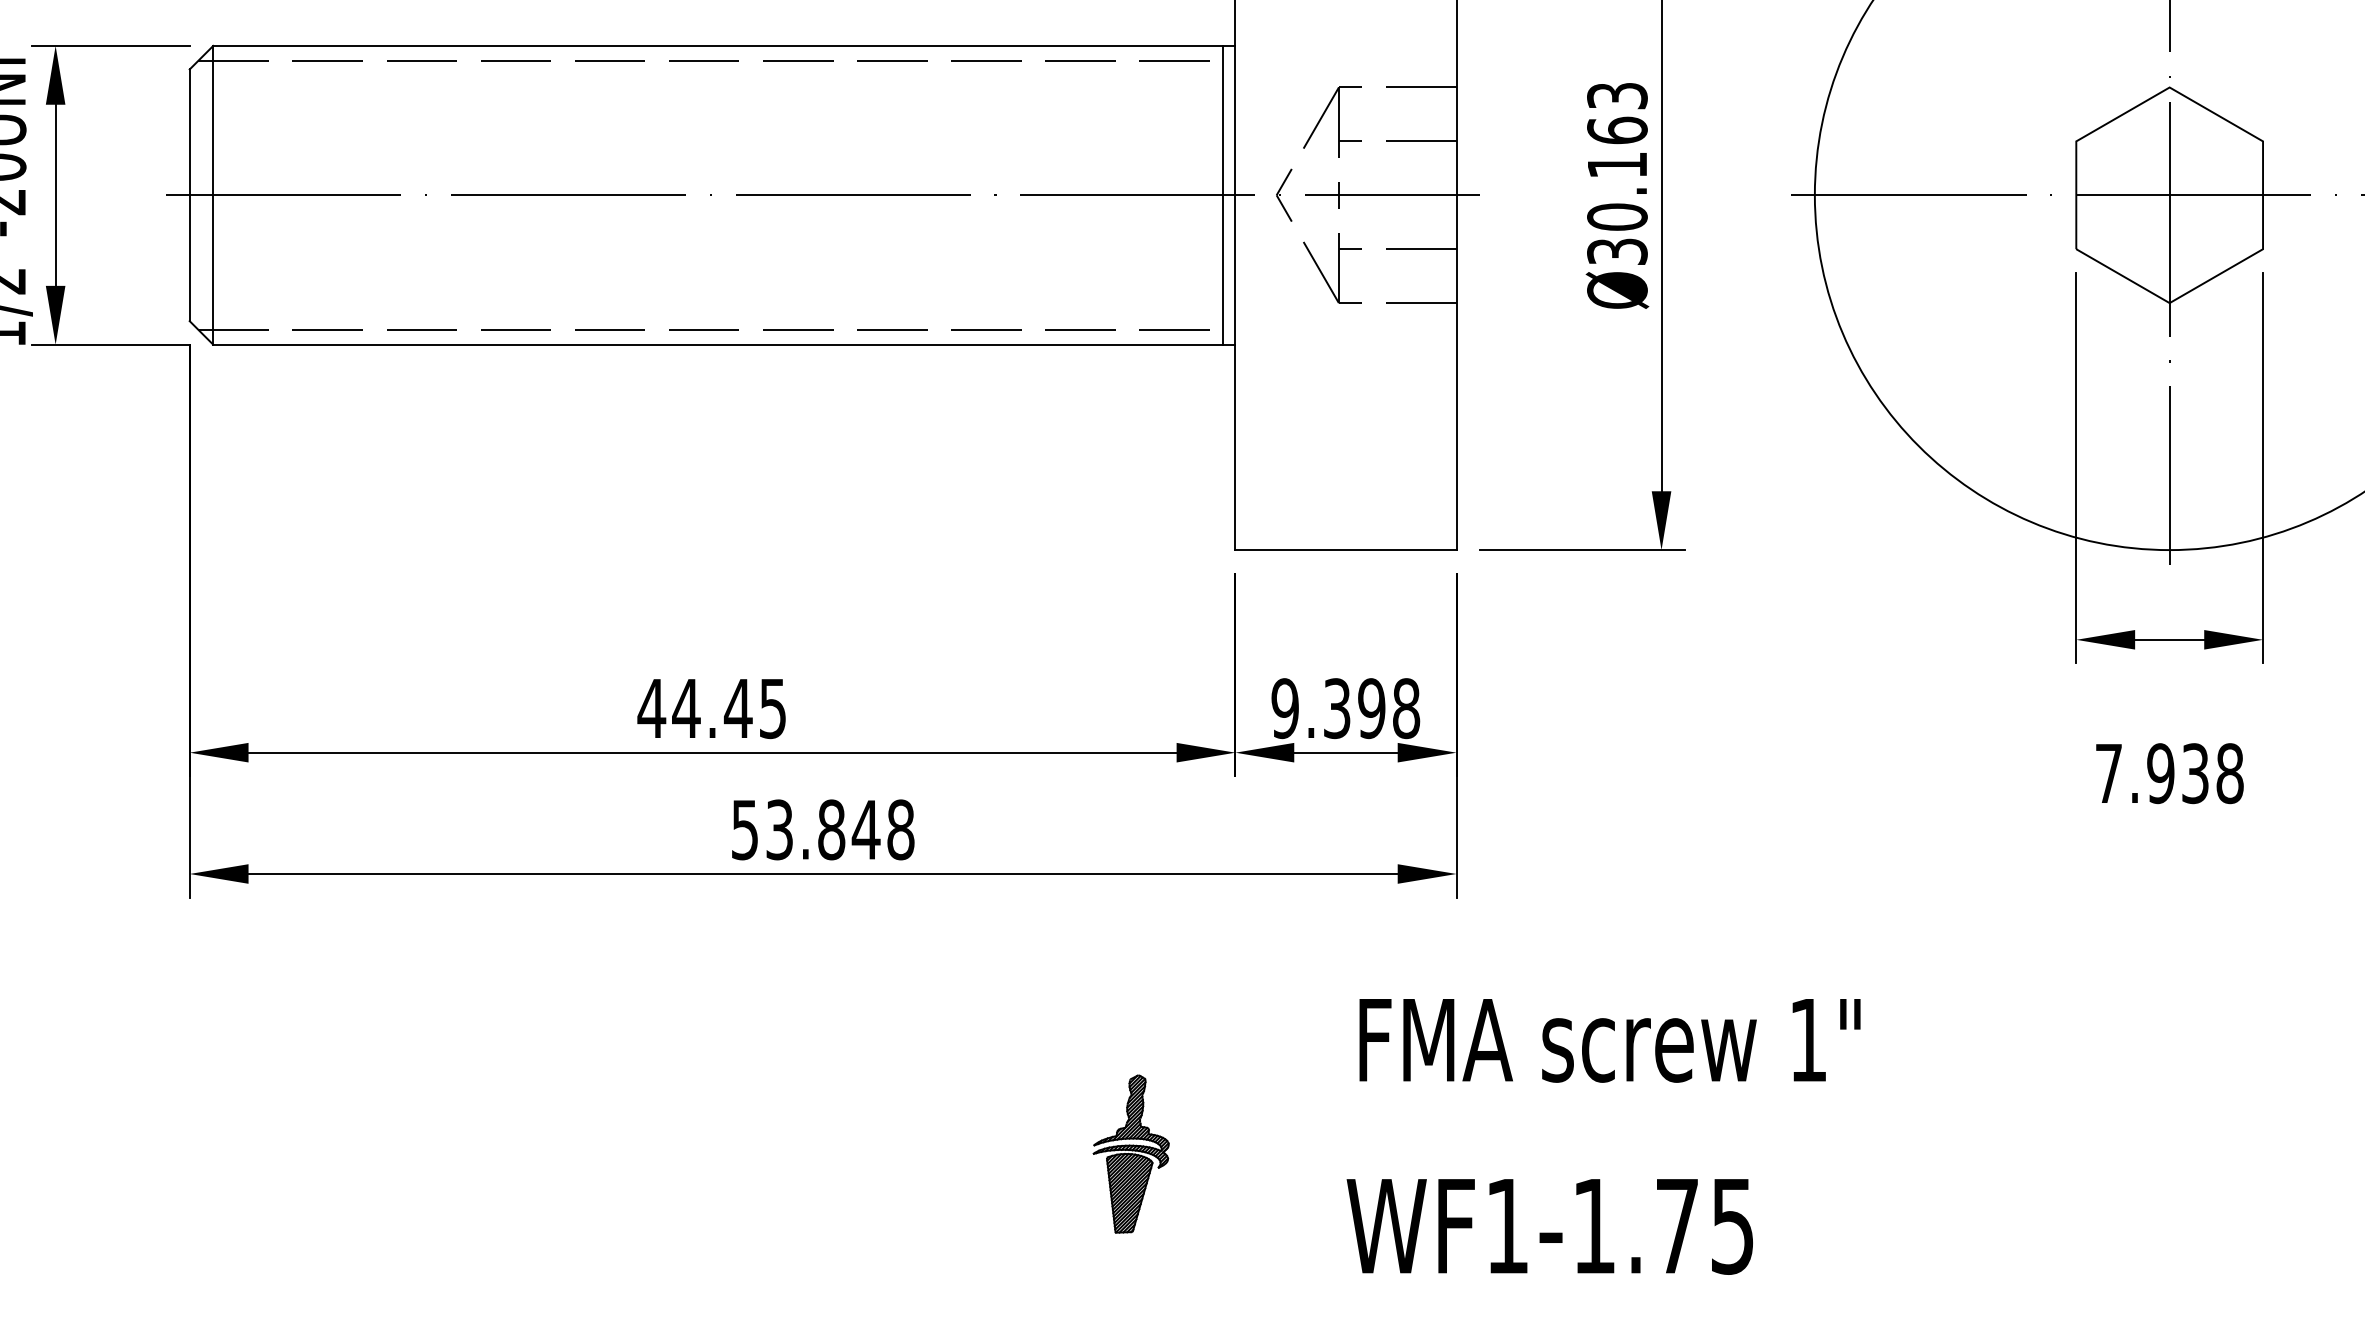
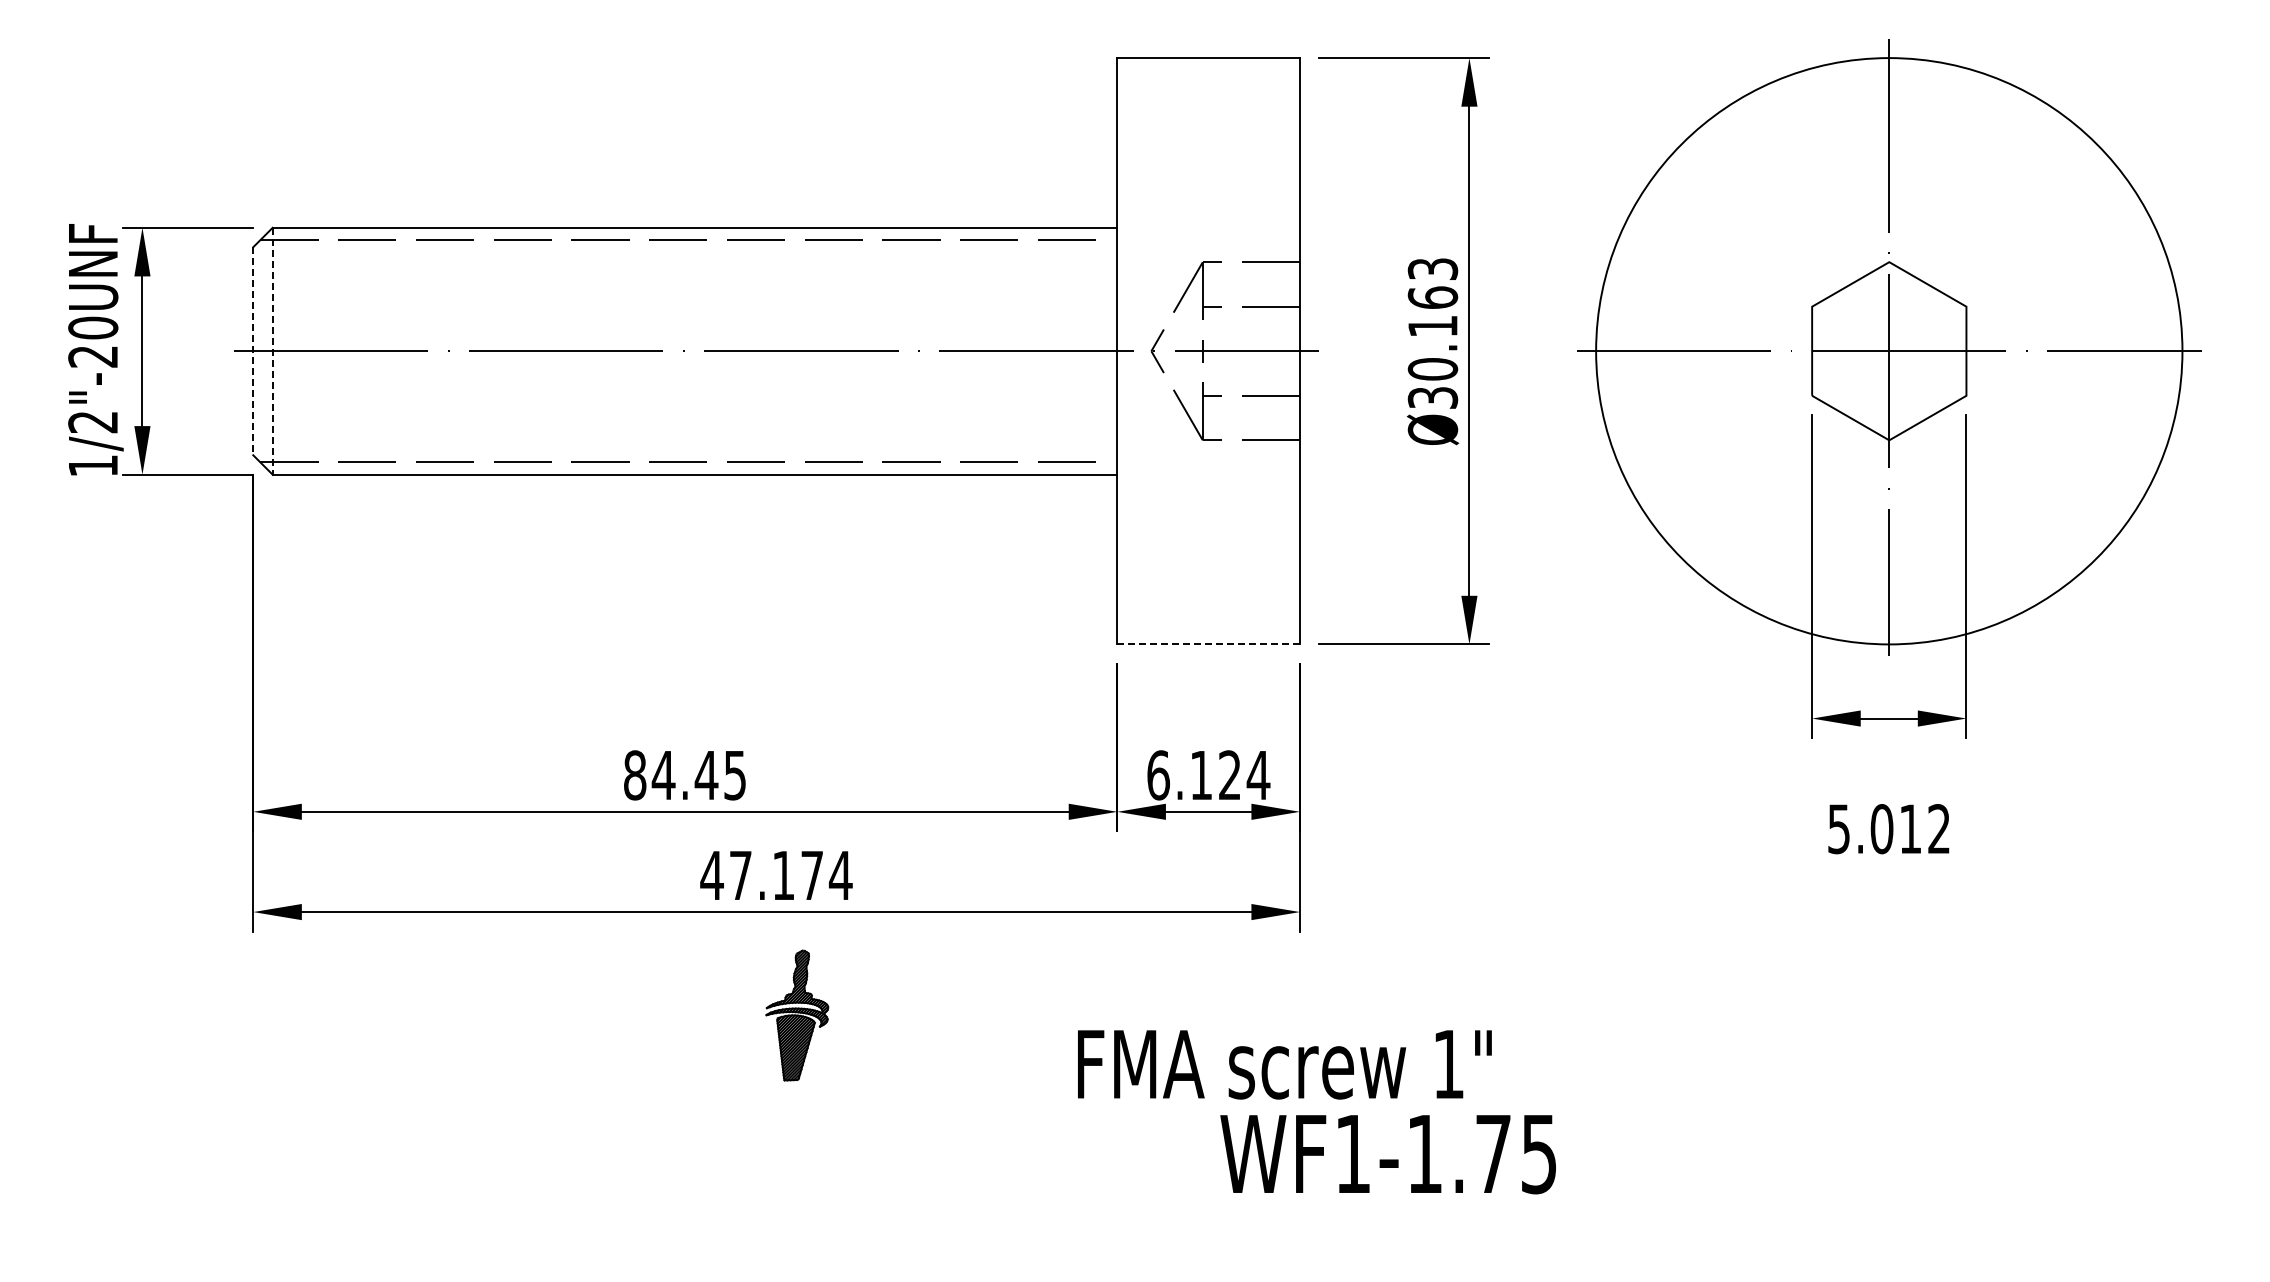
line: (1223, 194) -> (1107, 350), removed
line: (190, 195) -> (253, 351), solid -> dashed
line: (213, 195) -> (272, 351), solid -> dashed
line: (1346, 550) -> (1209, 644), solid -> dashed
text: (651, 708) -> (634, 775), 44.45 -> 84.45
text: (1345, 708) -> (1208, 775), 9.398 -> 6.124
text: (2169, 774) -> (1889, 829), 7.938 -> 5.012
text: (822, 829) -> (776, 875), 53.848 -> 47.174
text: (1609, 1040) -> (1284, 1064), moved
part: (1131, 1154) -> (797, 1015), moved
text: (1549, 1226) -> (1387, 1154), moved

